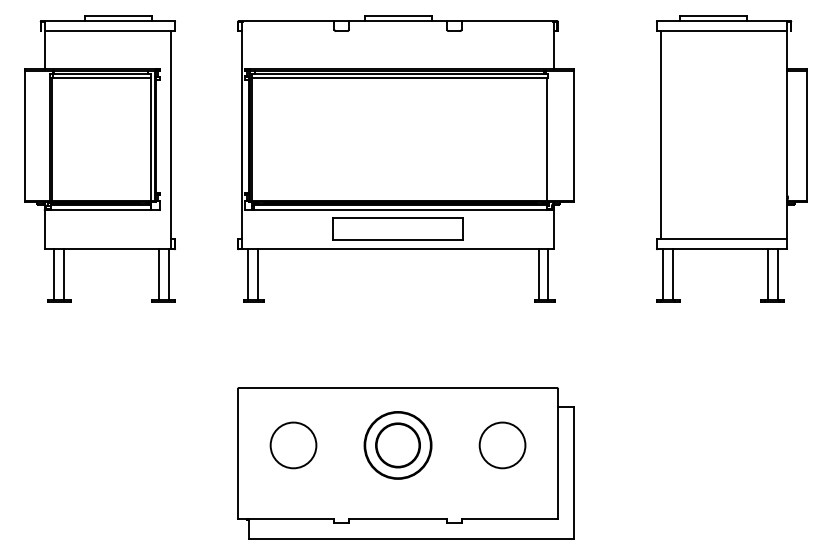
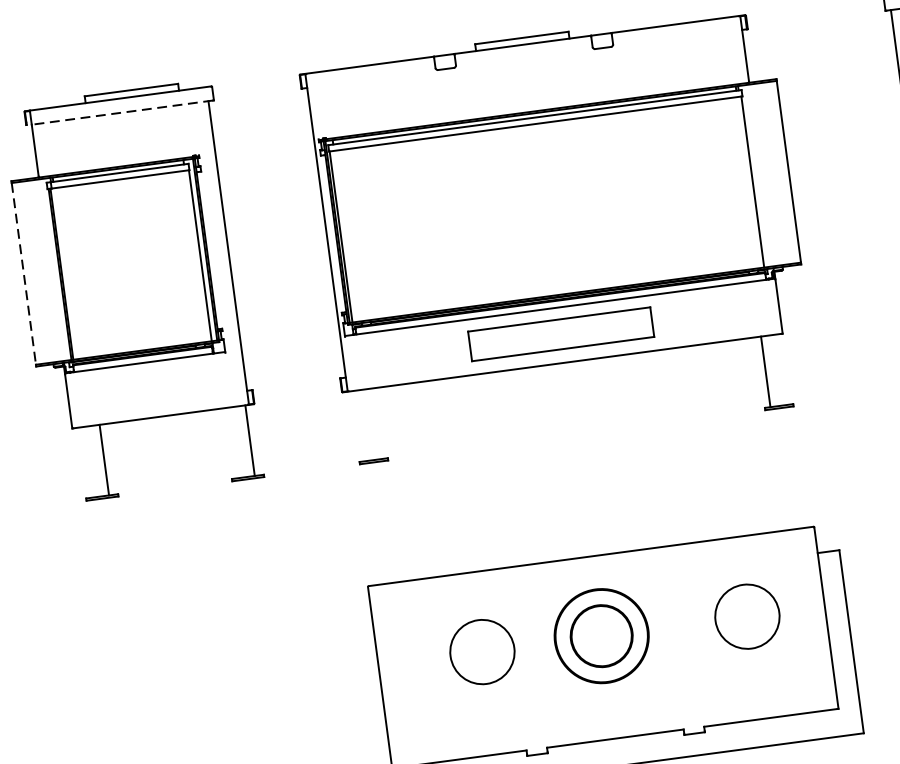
line: (109, 31) -> (122, 112), solid -> dashed
line: (24, 136) -> (23, 274), solid -> dashed
line: (54, 274) -> (90, 461), removed
line: (158, 274) -> (235, 442), removed
line: (247, 274) -> (359, 425), removed
line: (257, 274) -> (373, 423), removed
line: (548, 274) -> (779, 369), removed
circle: (293, 445) -> (482, 652), moved

